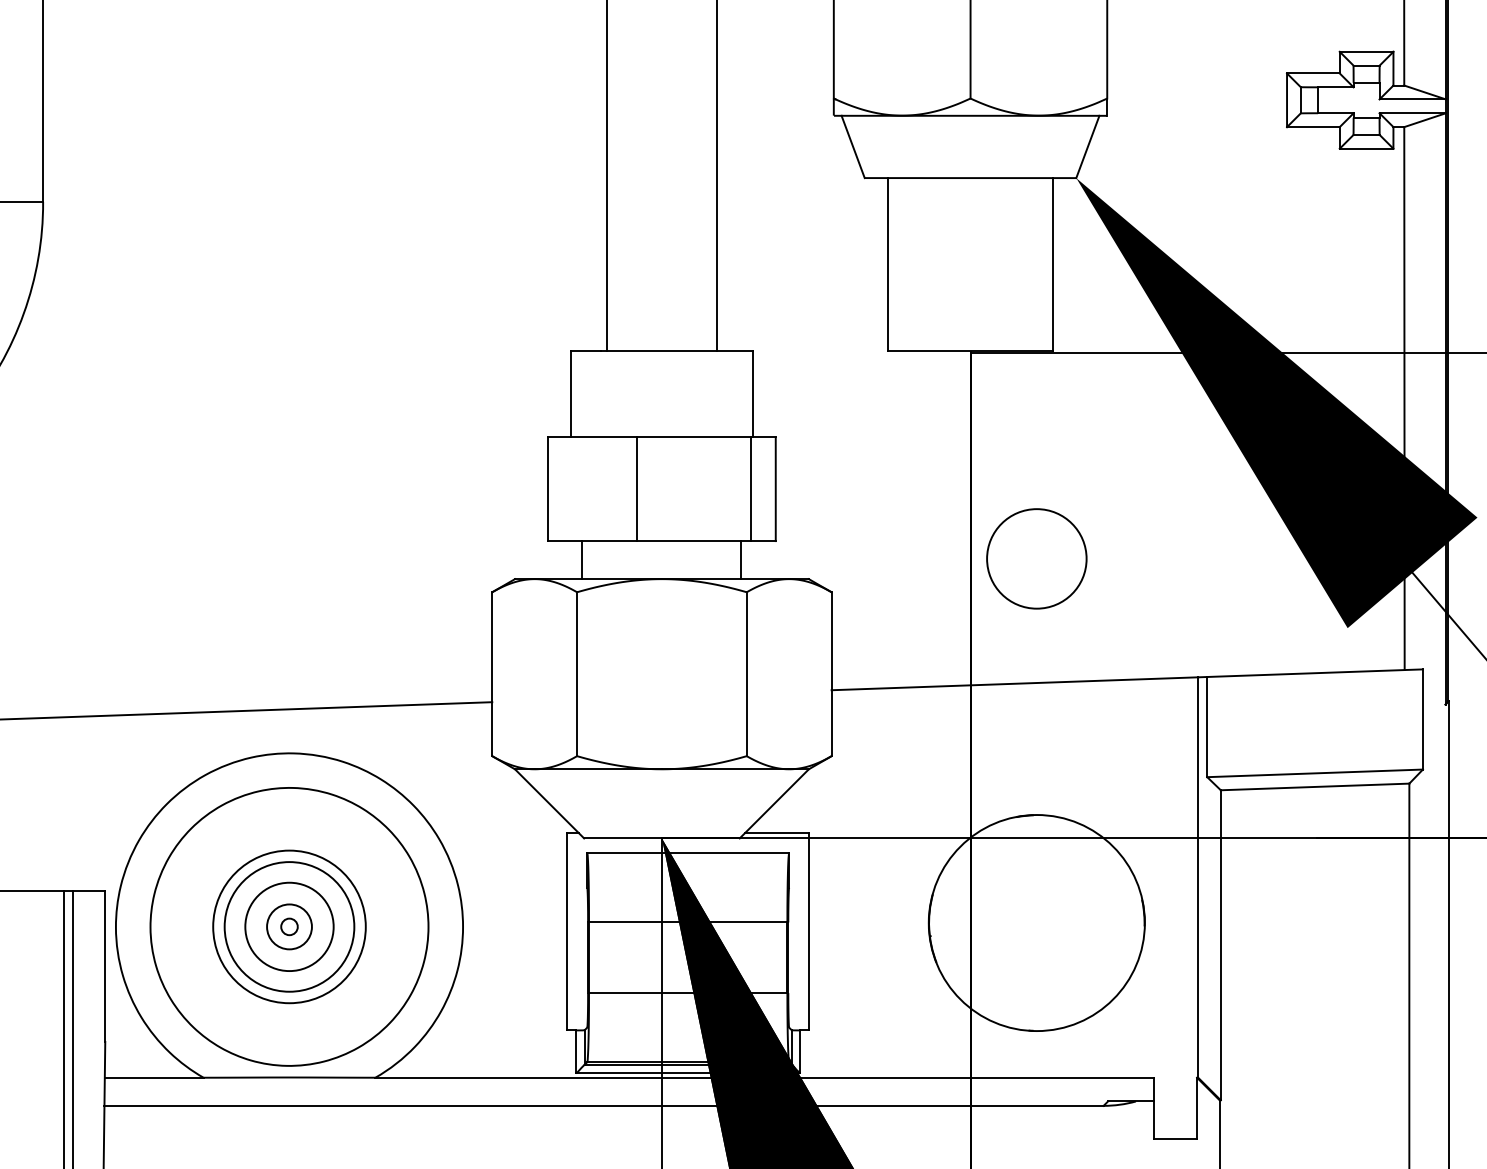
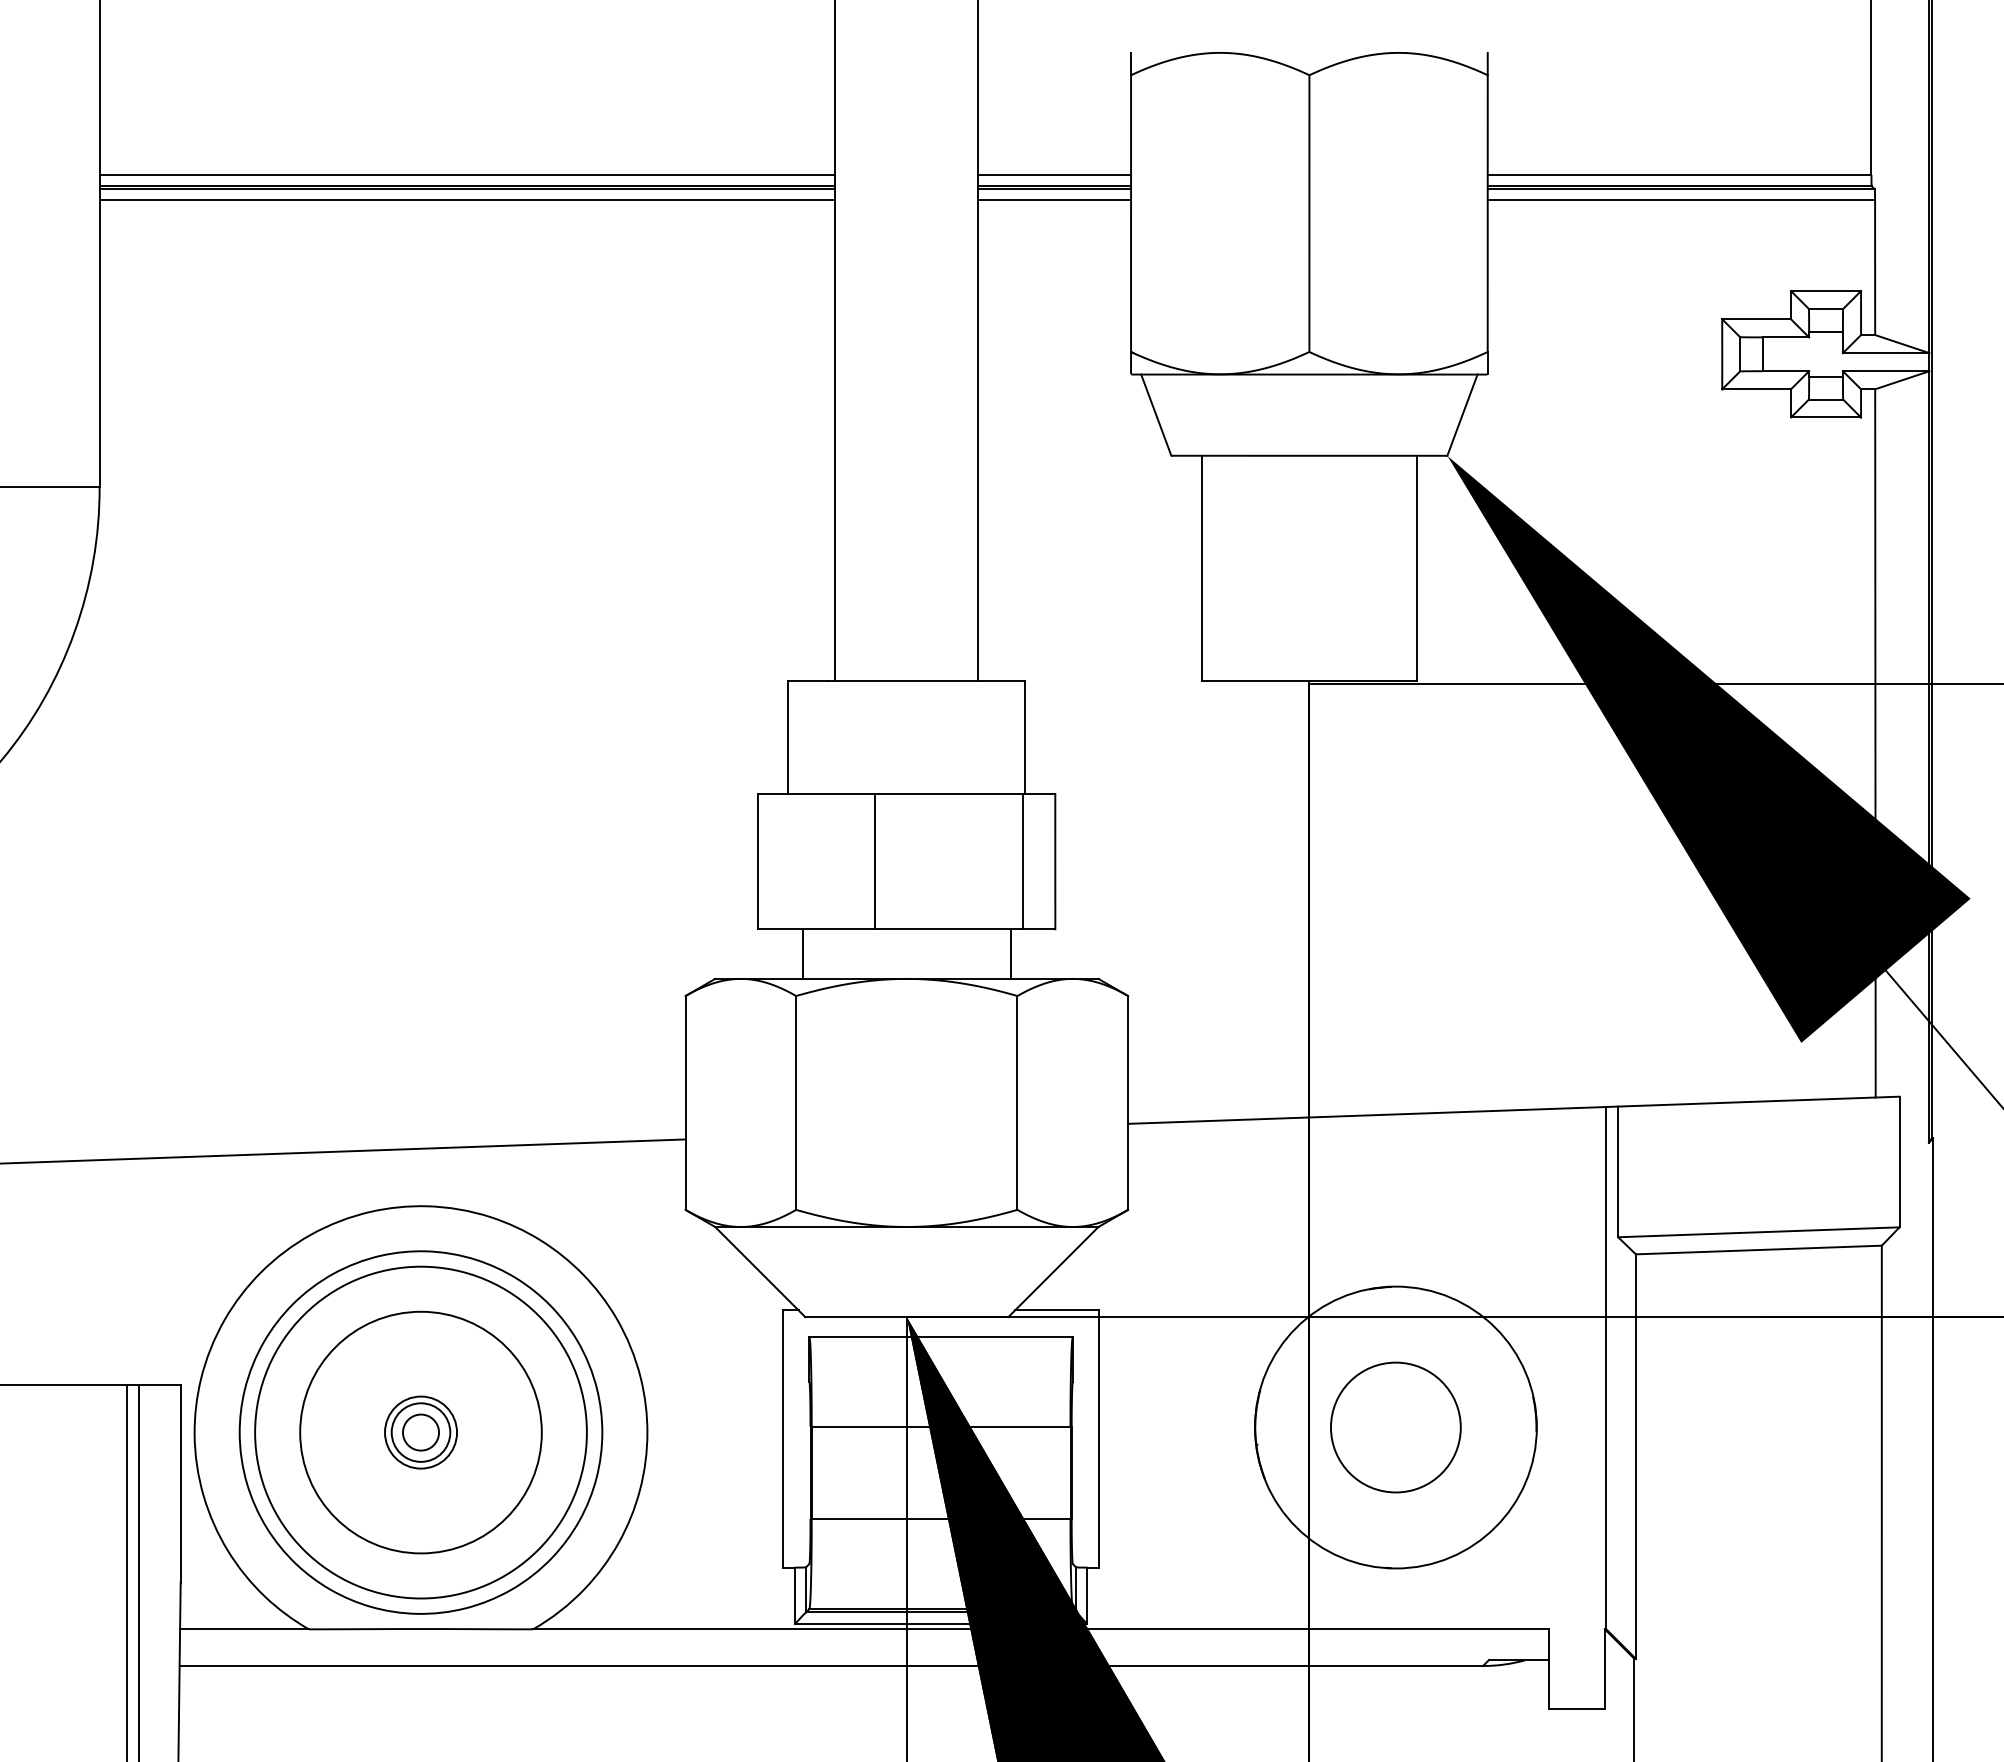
circle: (1036, 558) -> (1395, 1427), moved
circle: (289, 926) -> (420, 1432), size x1.43
circle: (289, 926) -> (420, 1432), size x1.67
circle: (289, 926) -> (421, 1432), size x0.62
circle: (289, 926) -> (421, 1432), size x1.67

